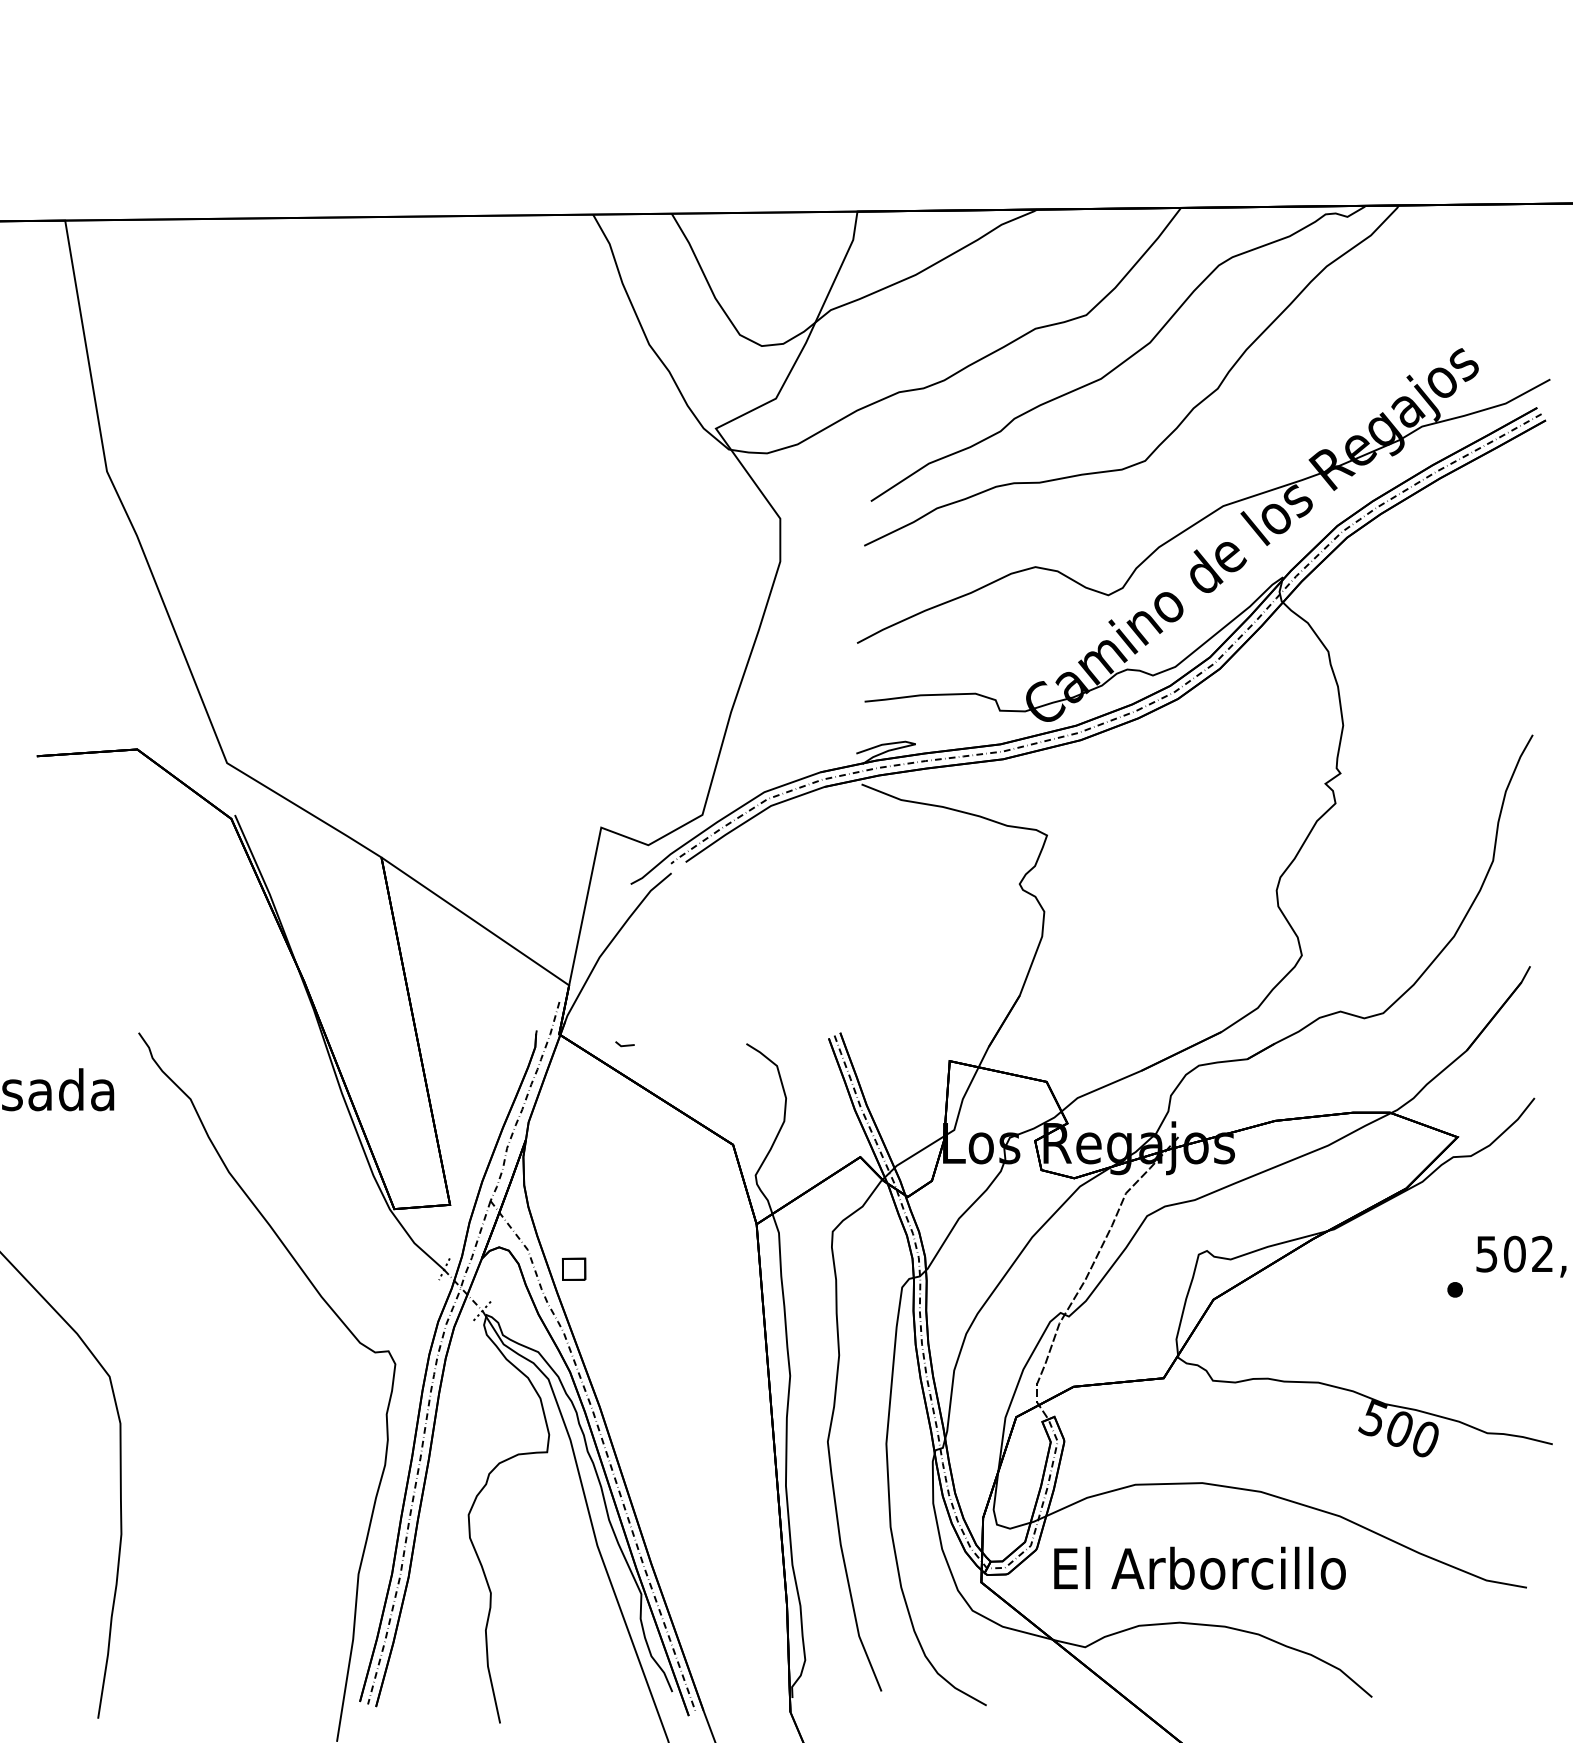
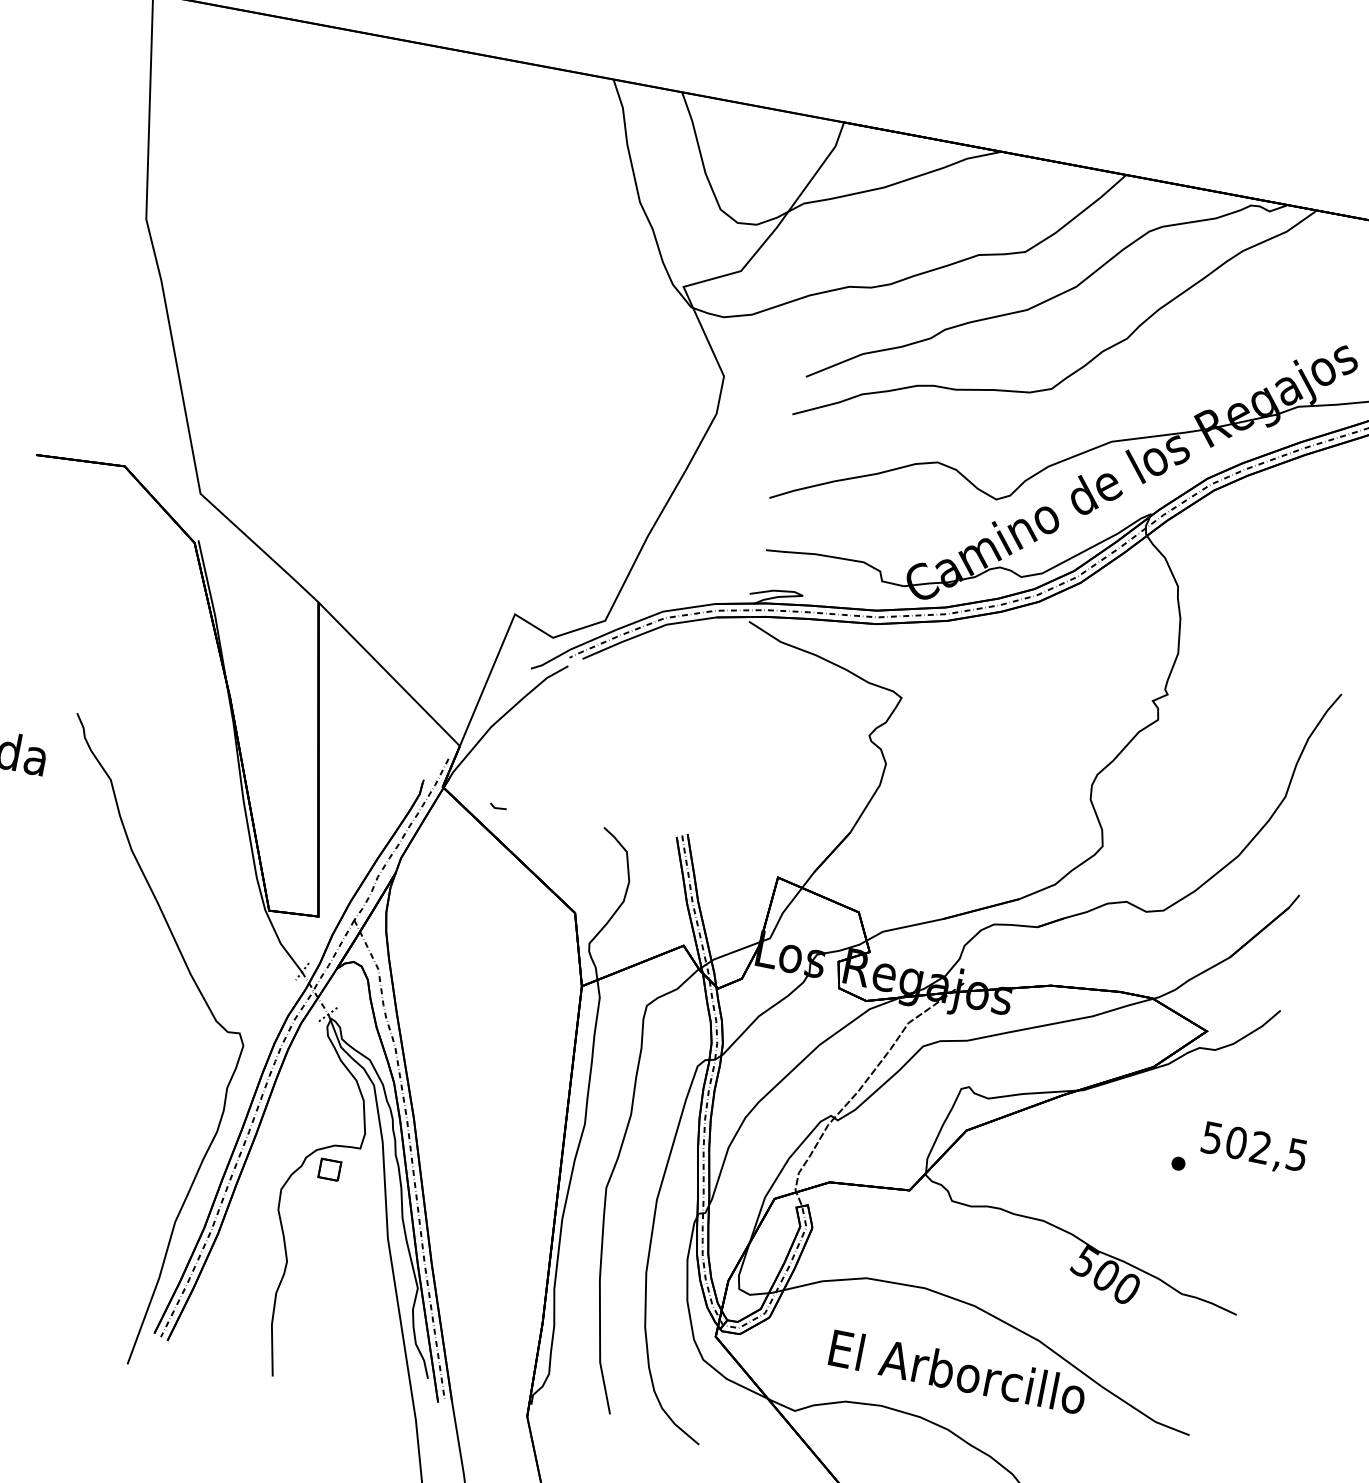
part: (574, 1268) -> (330, 1169), moved
text: (1199, 1567) -> (957, 1371), moved

